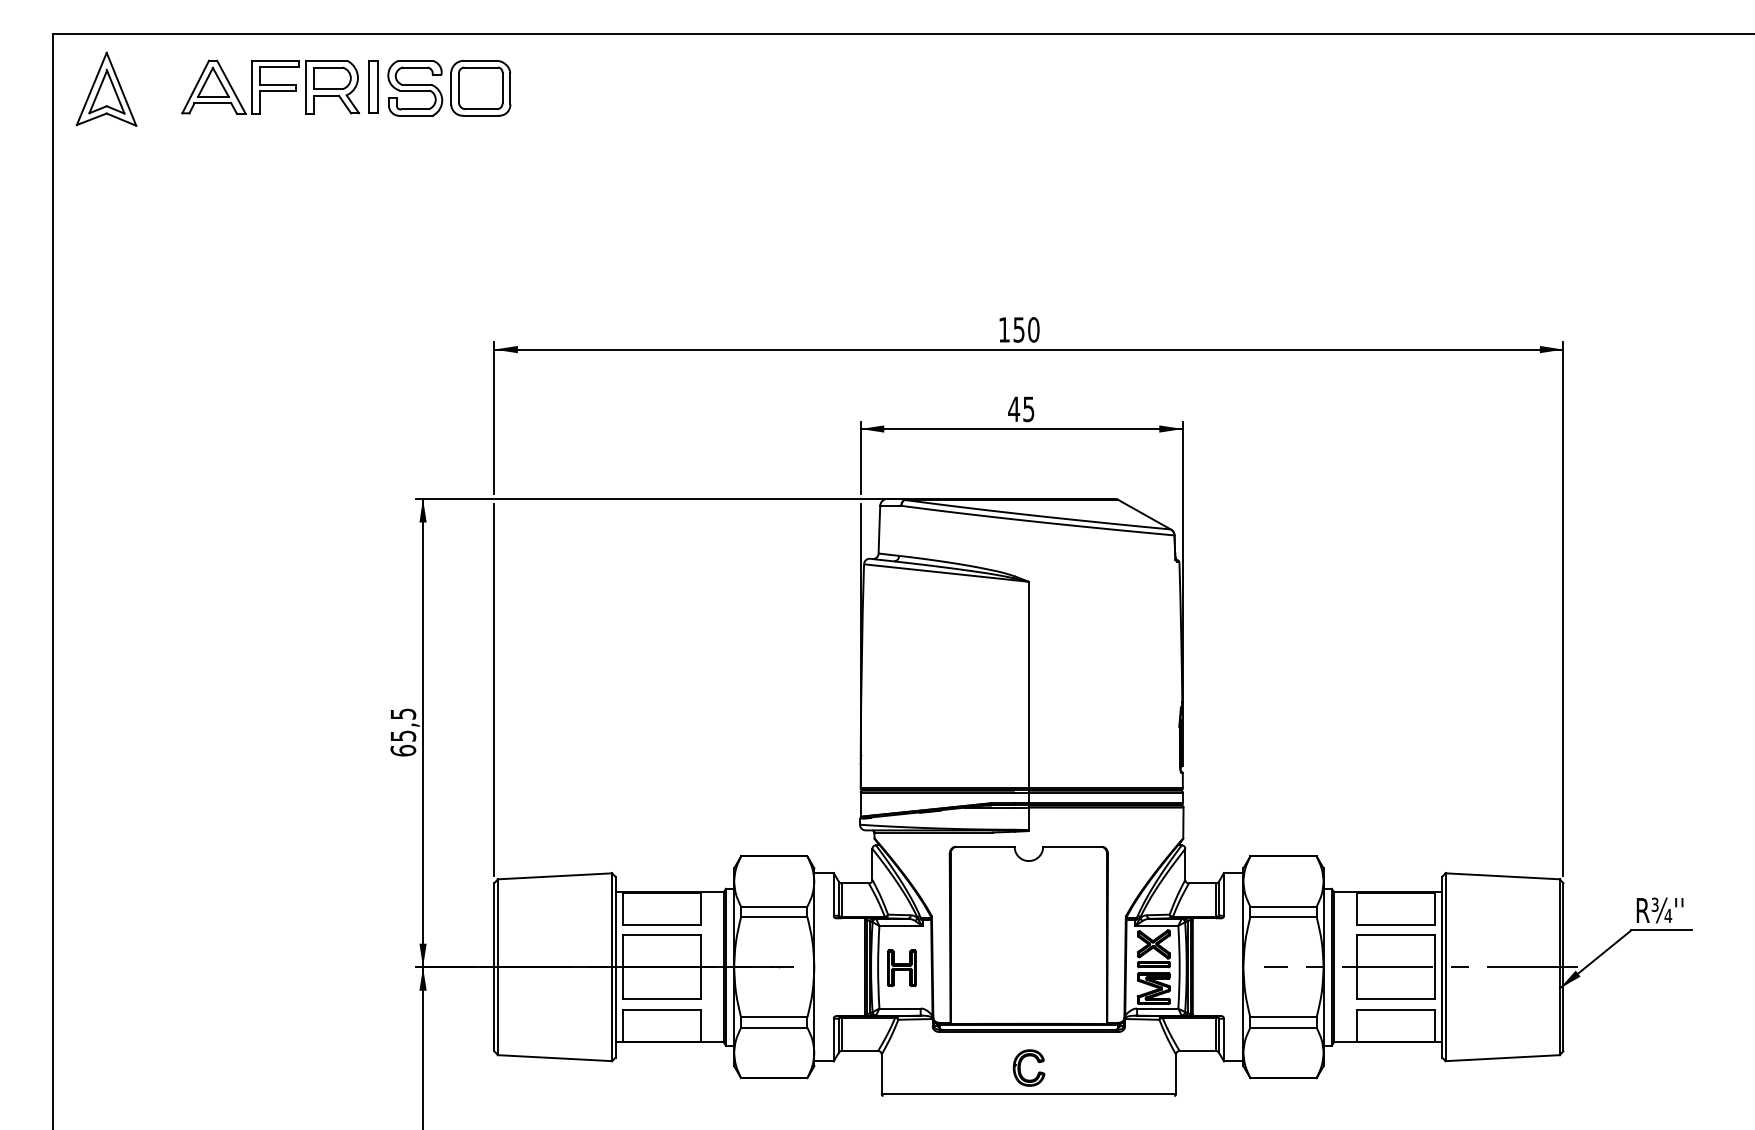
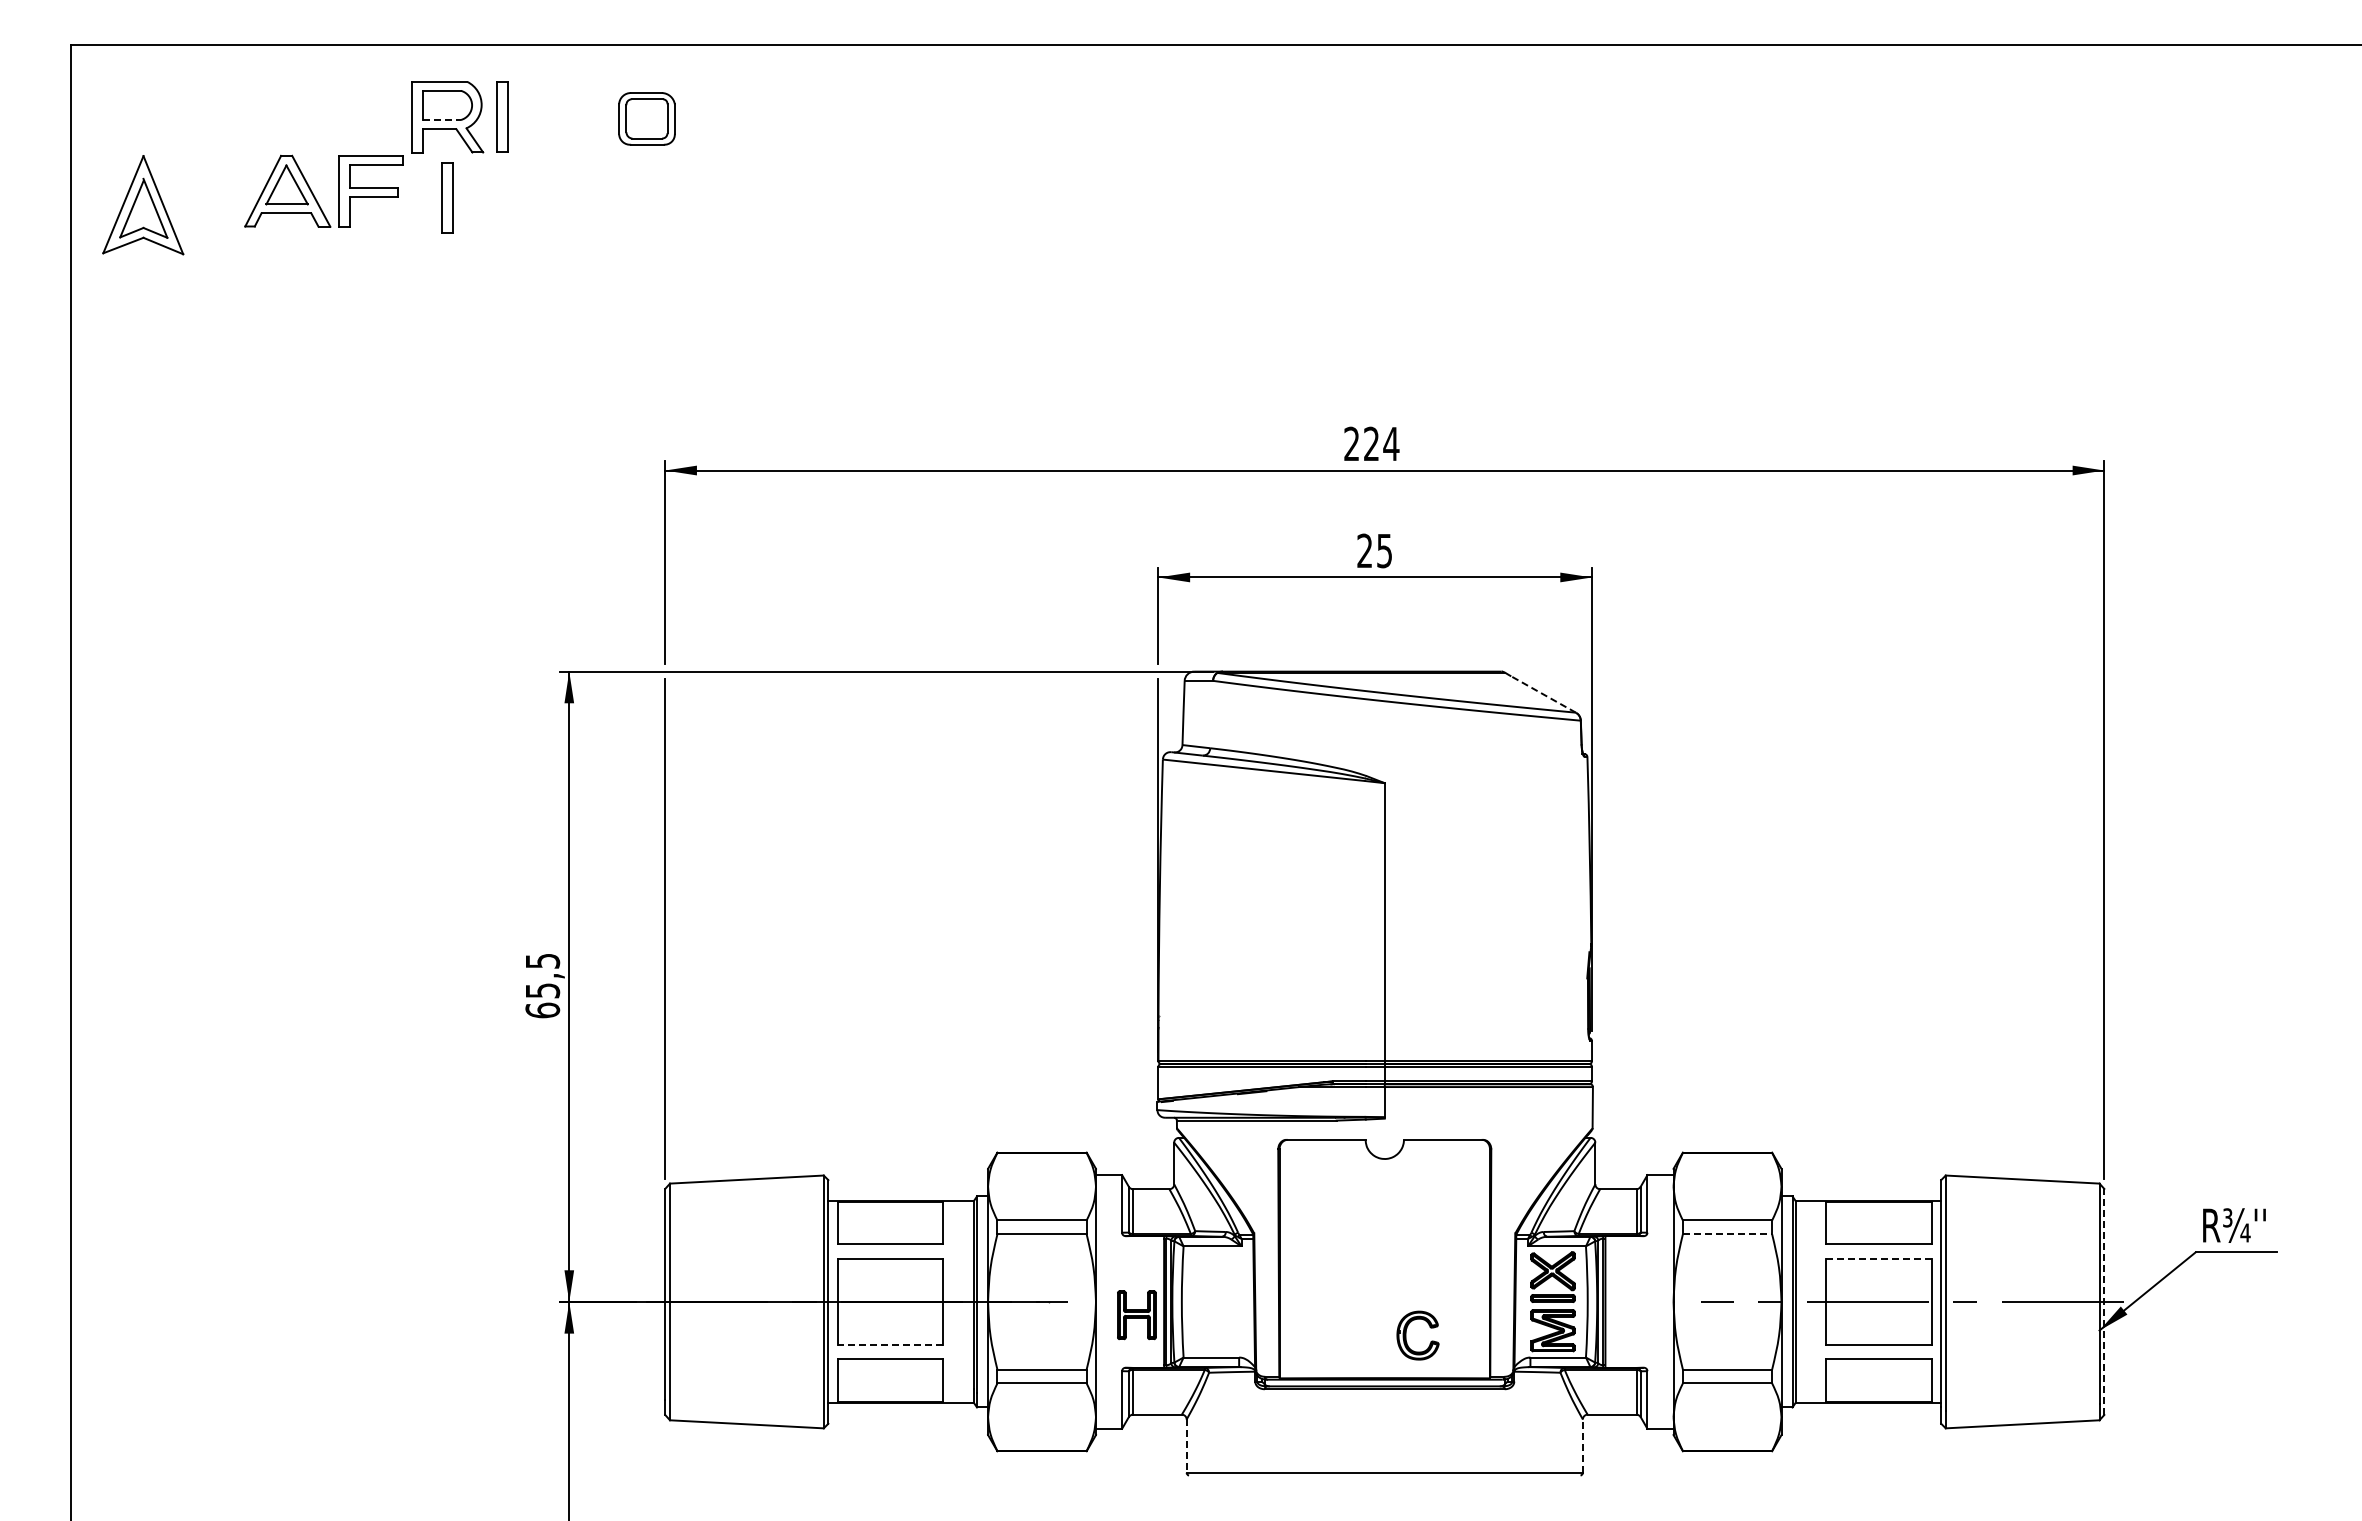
part: (415, 88) -> (558, 118), removed
part: (480, 88) -> (646, 118), size x0.7
part: (106, 89) -> (143, 205), moved
line: (328, 89) -> (442, 120), solid -> dashed
part: (234, 91) -> (315, 196), moved
part: (332, 146) -> (447, 197), added
text: (1019, 329) -> (1371, 443), 150 -> 224
text: (1013, 408) -> (1364, 550), 45 -> 25
line: (1146, 515) -> (1543, 694), solid -> dashed
line: (1283, 917) -> (1727, 1234), solid -> dashed
line: (1395, 935) -> (1878, 1259), solid -> dashed
line: (1563, 966) -> (2104, 1301), solid -> dashed
part: (901, 968) -> (1136, 1315), moved
line: (661, 998) -> (890, 1344), solid -> dashed
part: (1020, 1067) -> (1406, 1335), moved
line: (881, 1074) -> (1186, 1446), solid -> dashed
line: (1175, 1074) -> (1582, 1446), solid -> dashed

